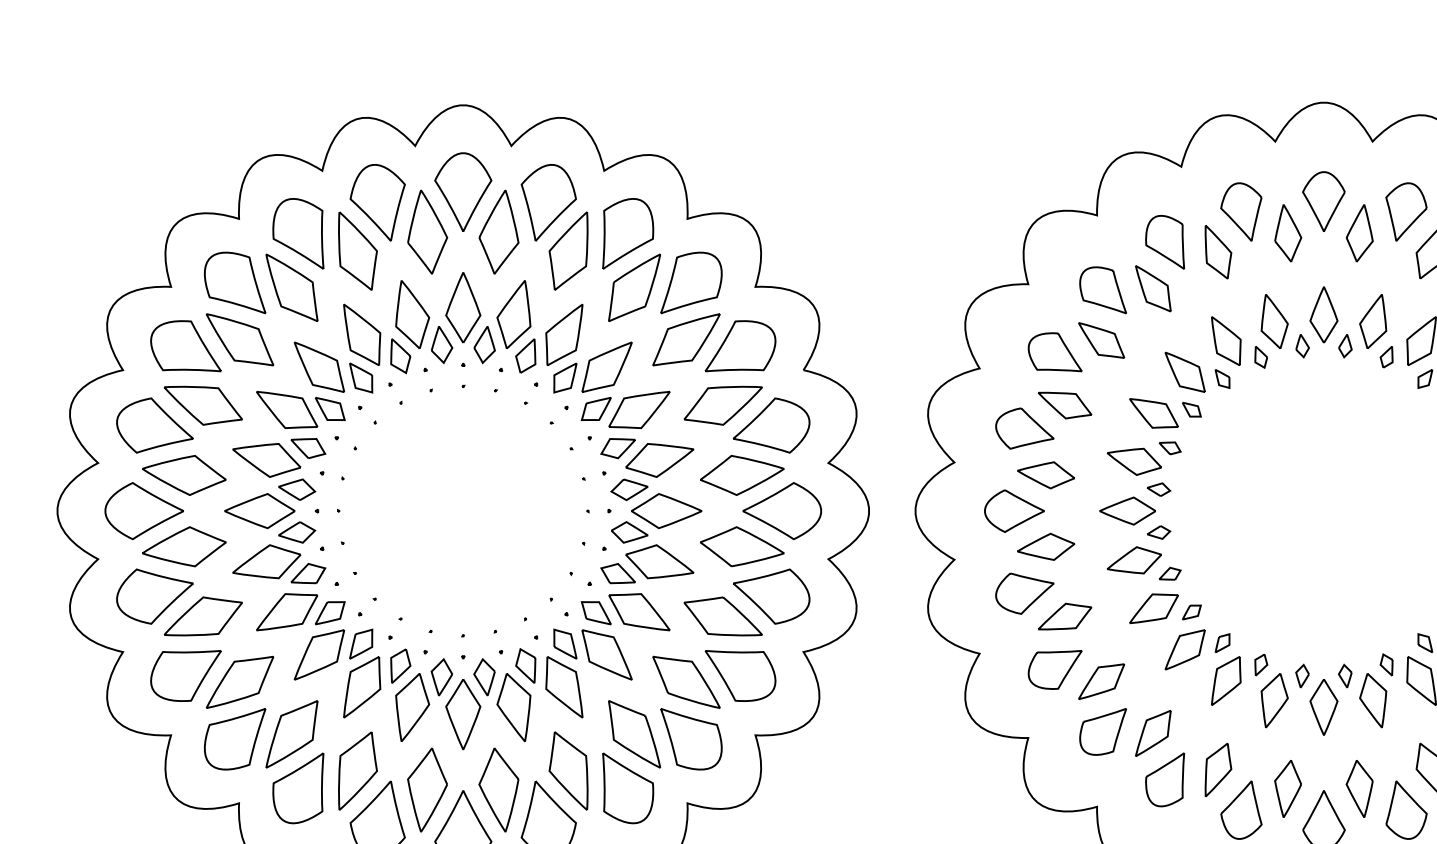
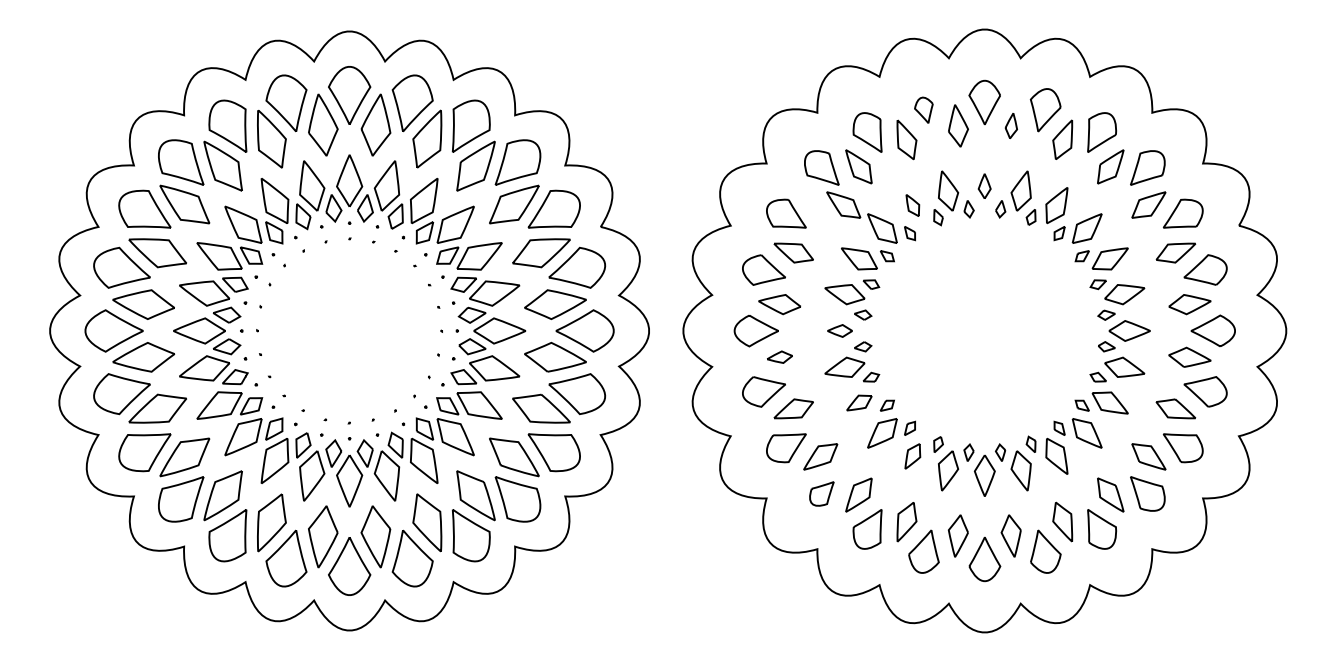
part: (1240, 212) -> (923, 110), size x0.6
part: (1360, 232) -> (1011, 125), size x0.6
part: (1323, 315) -> (984, 186), size x0.6
part: (1101, 339) -> (843, 204), moved
part: (1225, 341) -> (912, 205), size x0.6
part: (1127, 510) -> (839, 330), size x0.6
part: (1045, 545) -> (779, 356), size x0.6
part: (1154, 608) -> (859, 402), size x0.7
part: (1225, 681) -> (912, 456), size x0.7
part: (1102, 731) -> (821, 493), size x0.7

